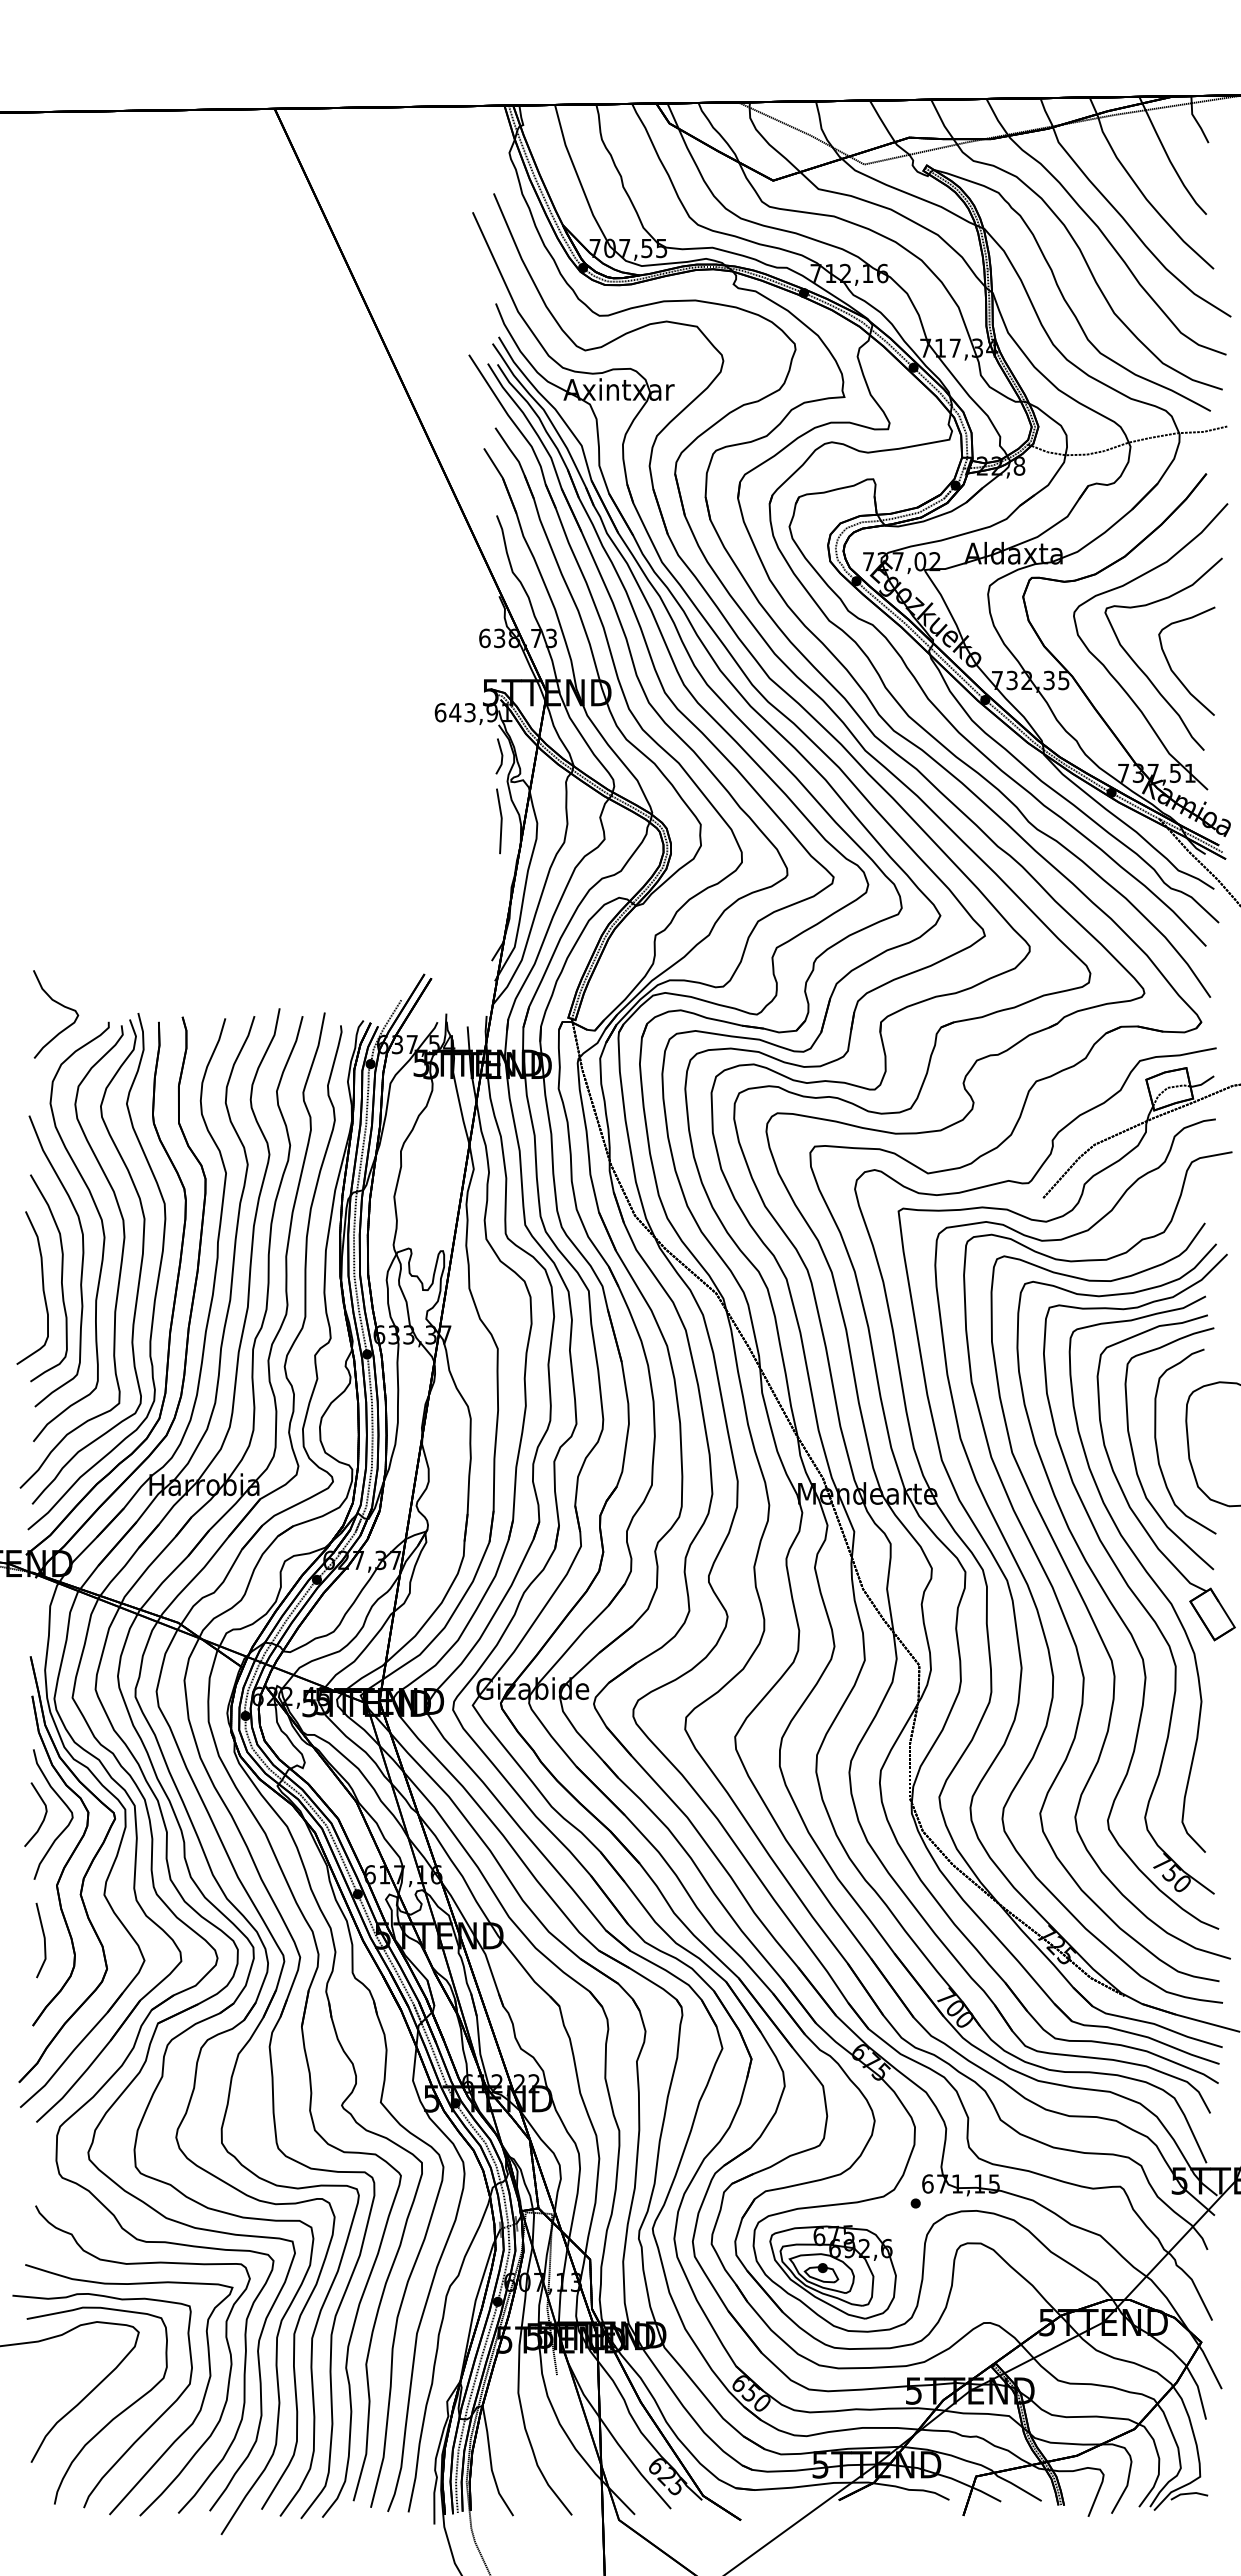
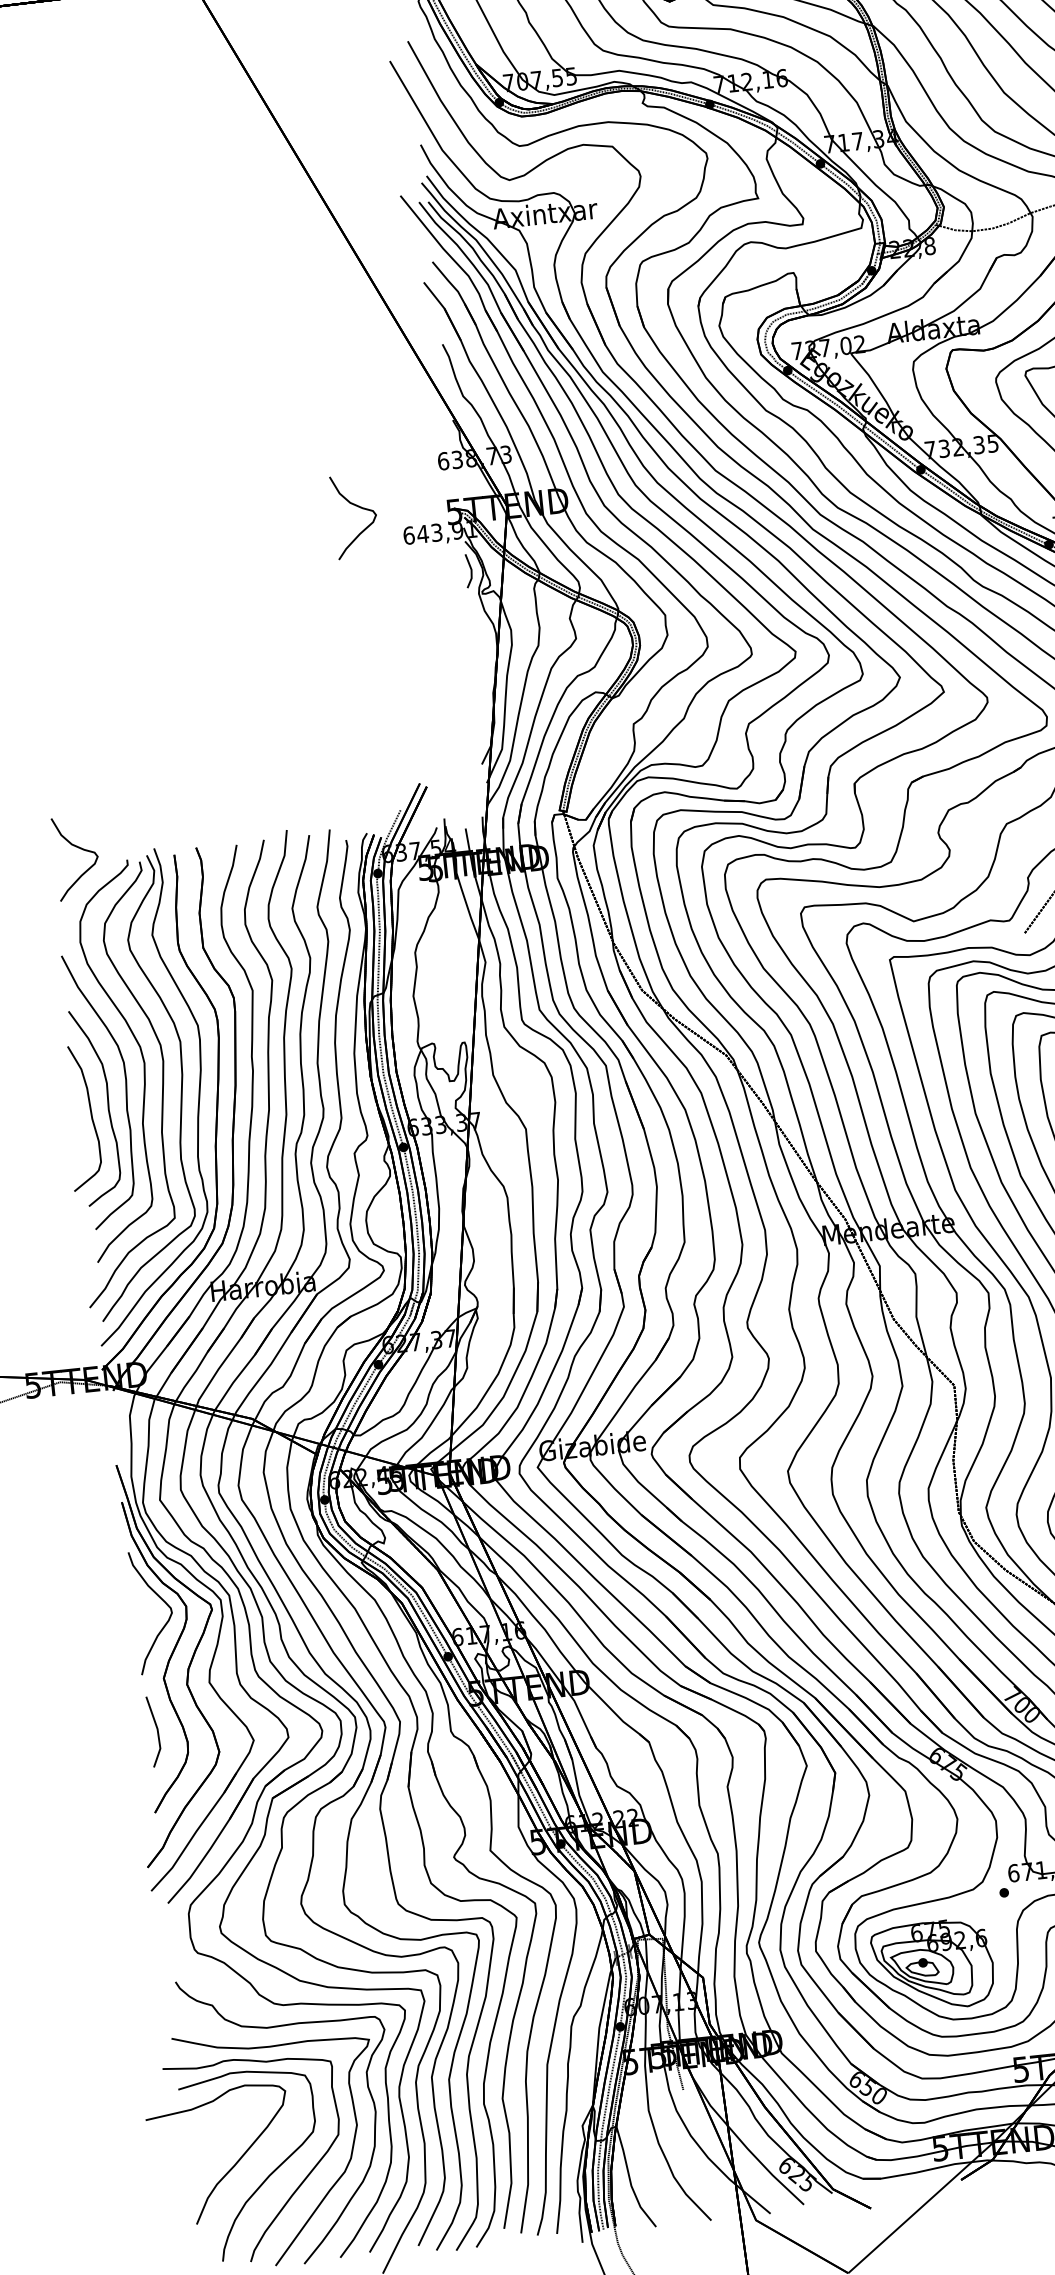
curve: (390, 677) -> (358, 507), added
line: (500, 821) -> (476, 632), removed
curve: (43, 1817) -> (144, 1615), removed

